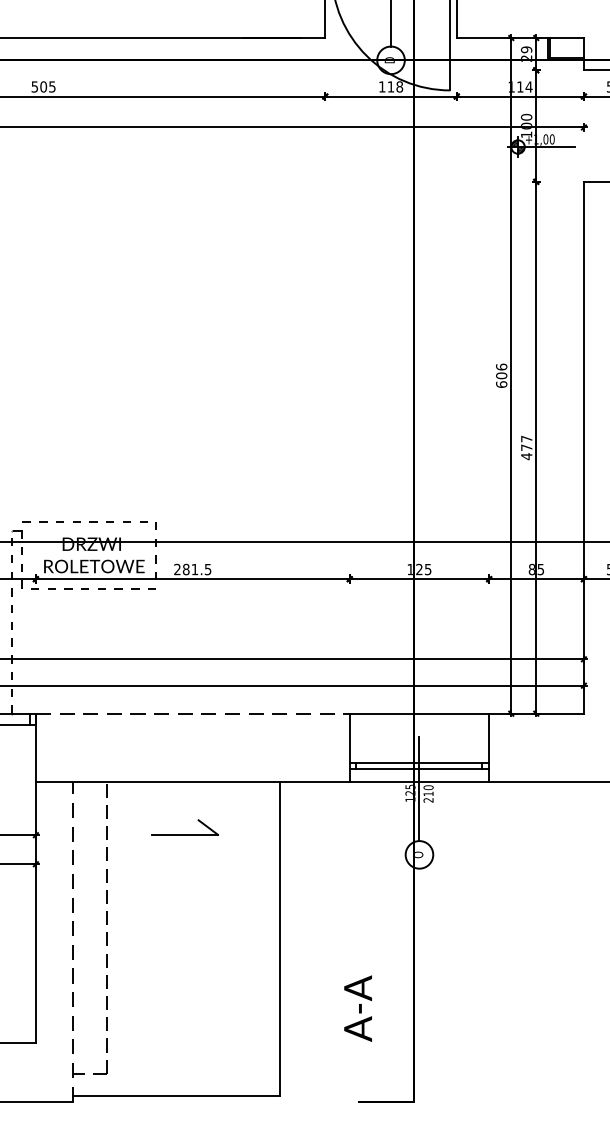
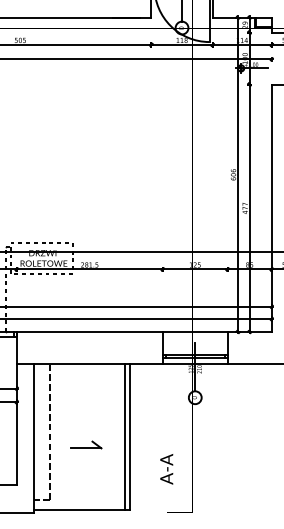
line: (194, 714) -> (90, 332), dashed -> solid
part: (185, 826) -> (86, 444), moved
line: (269, 938) -> (125, 436), added
line: (73, 940) -> (34, 437), dashed -> solid

